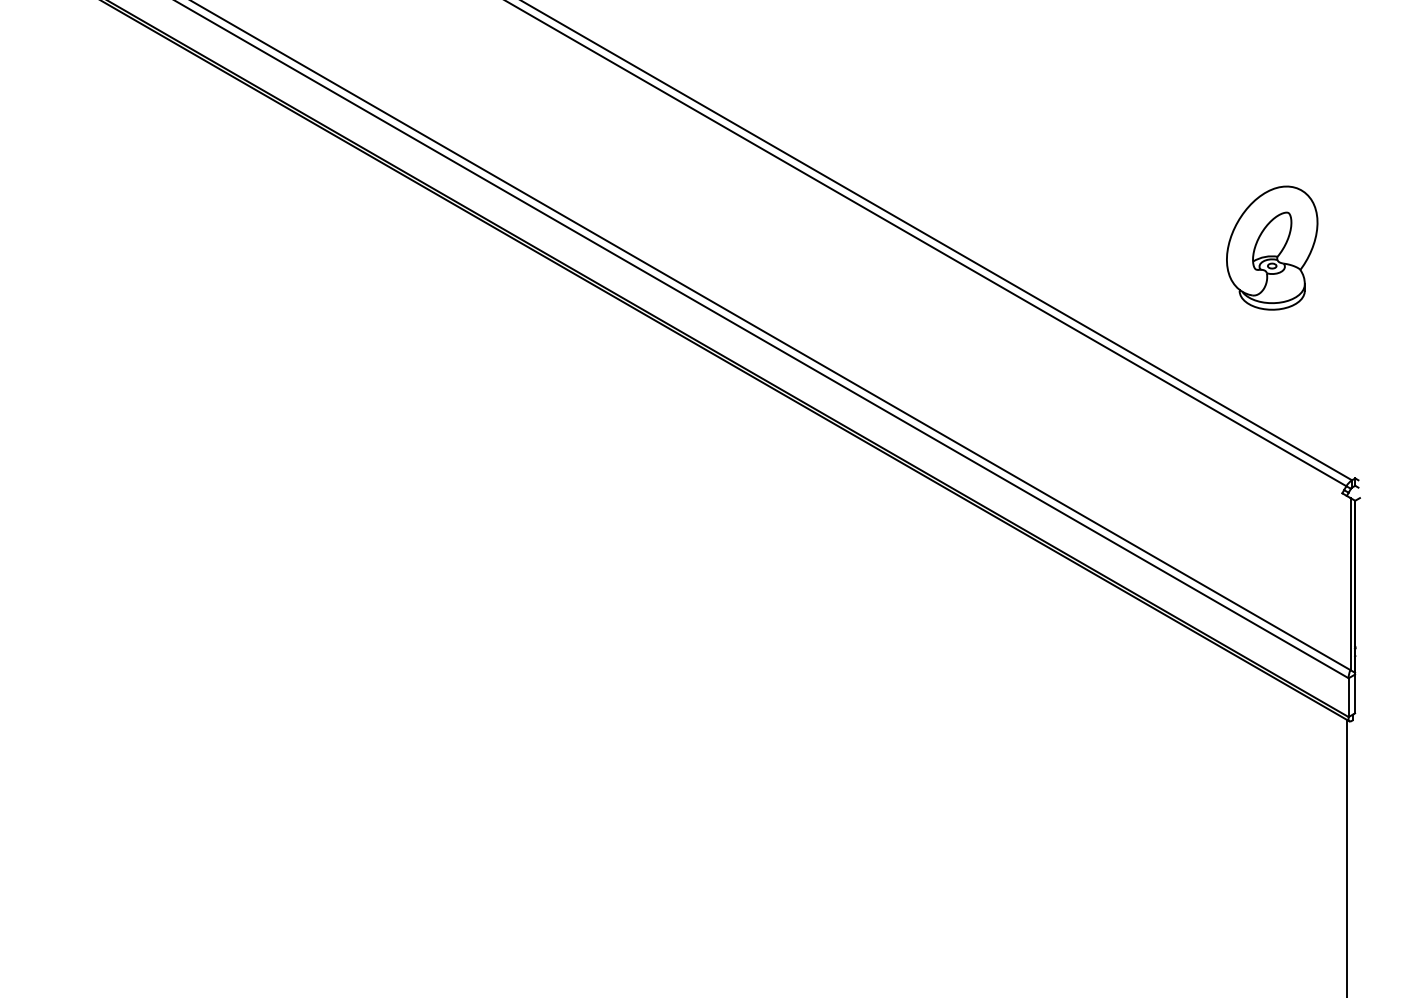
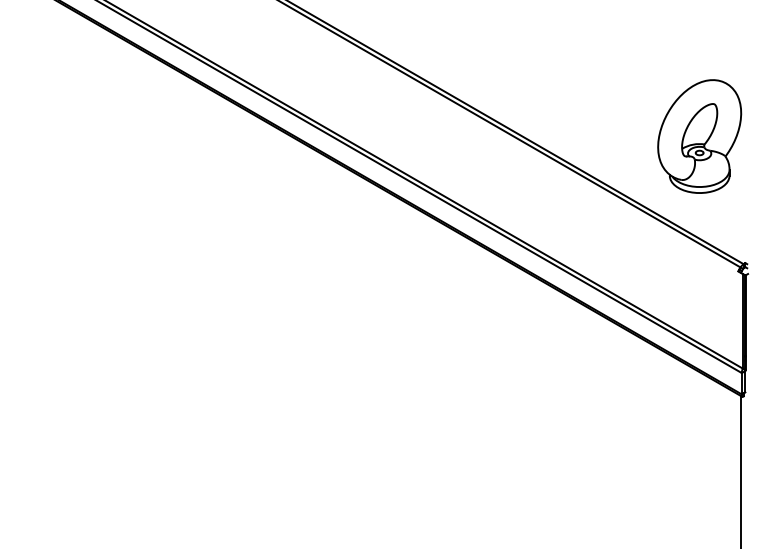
part: (1271, 248) -> (699, 136), size x1.67

